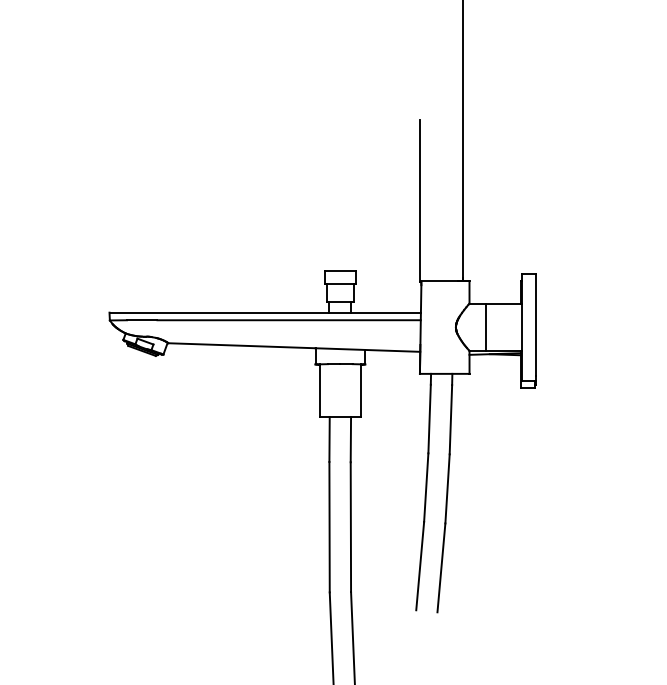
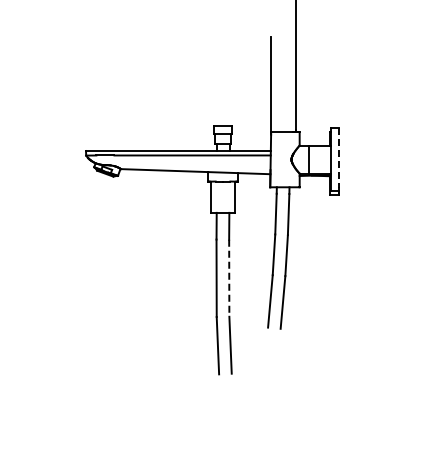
line: (534, 325) -> (338, 158), solid -> dashed
line: (351, 527) -> (229, 278), solid -> dashed

